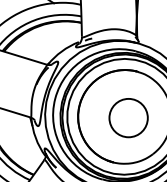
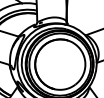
circle: (128, 118) -> (62, 65), removed

